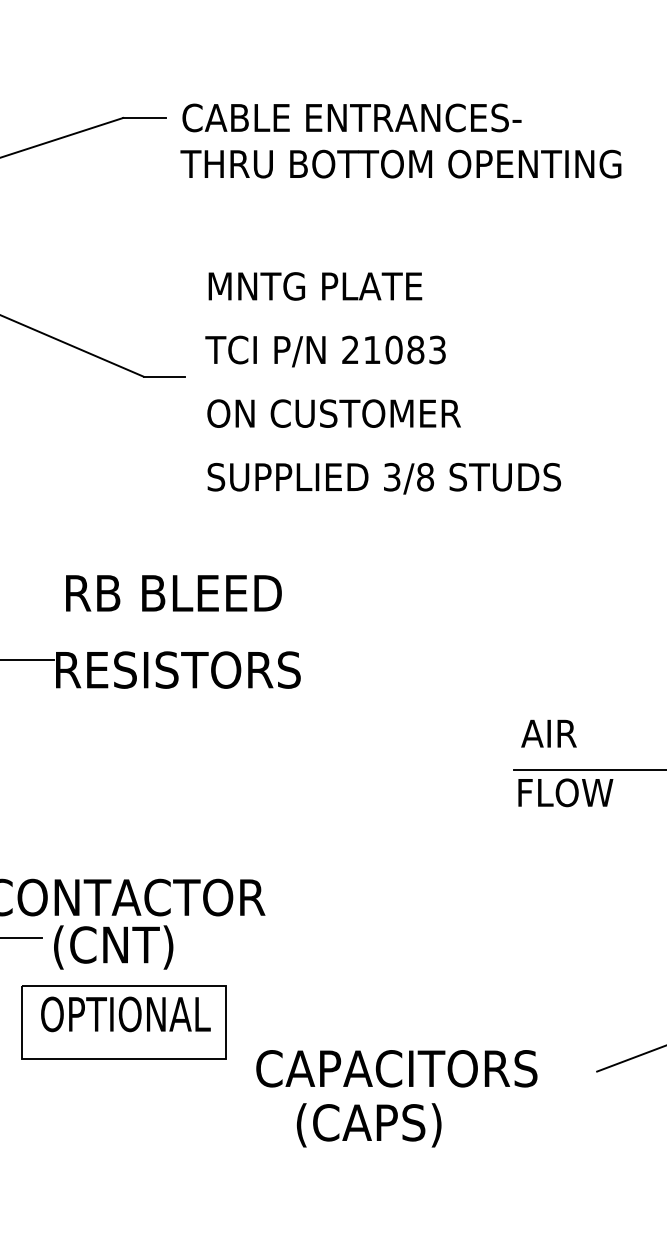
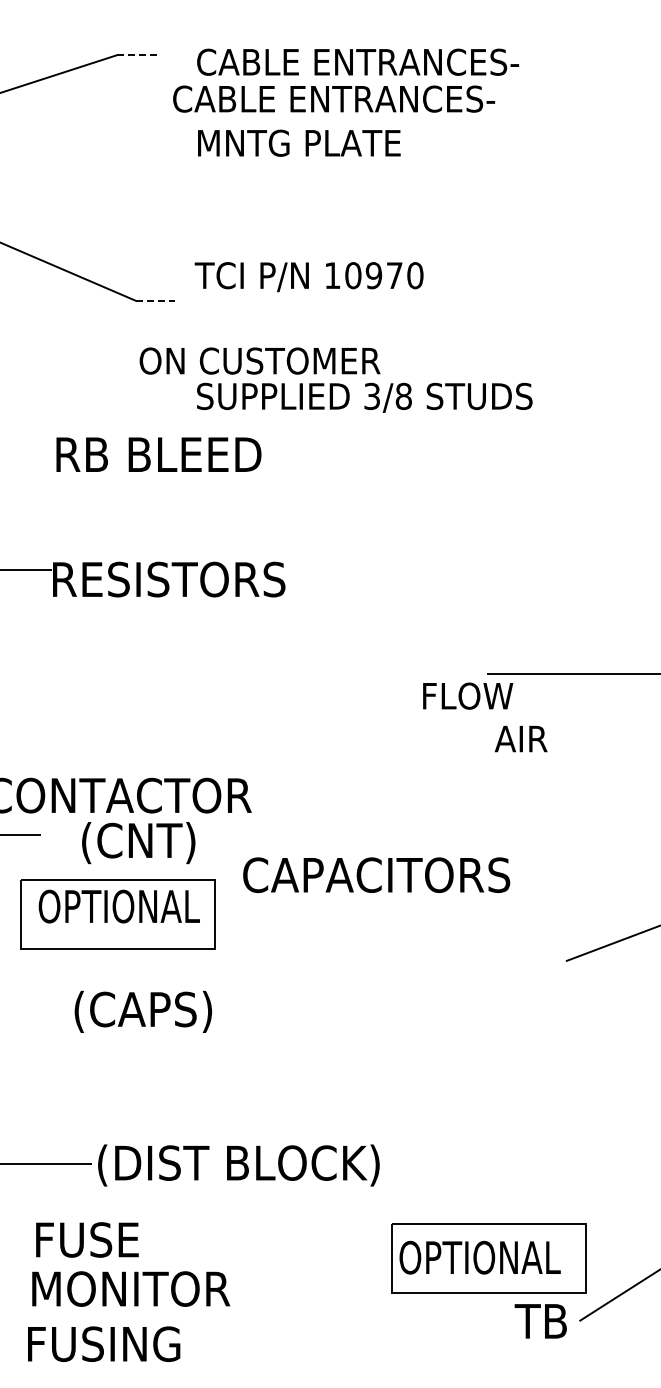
text: (352, 117) -> (358, 61), moved
line: (145, 118) -> (137, 55), solid -> dashed
text: (400, 163) -> (380, 98), THRU BOTTOM OPENTING -> CABLE ENTRANCES-
text: (315, 285) -> (299, 142), moved
text: (393, 349) -> (373, 275), 21083 -> 10970
line: (163, 376) -> (155, 300), solid -> dashed
text: (333, 413) -> (259, 360), moved
text: (173, 593) -> (158, 454), moved
text: (548, 733) -> (520, 738), moved
text: (566, 792) -> (468, 695), moved
text: (113, 947) -> (138, 843), moved
text: (396, 1068) -> (376, 874), moved
text: (368, 1124) -> (142, 1011), moved

